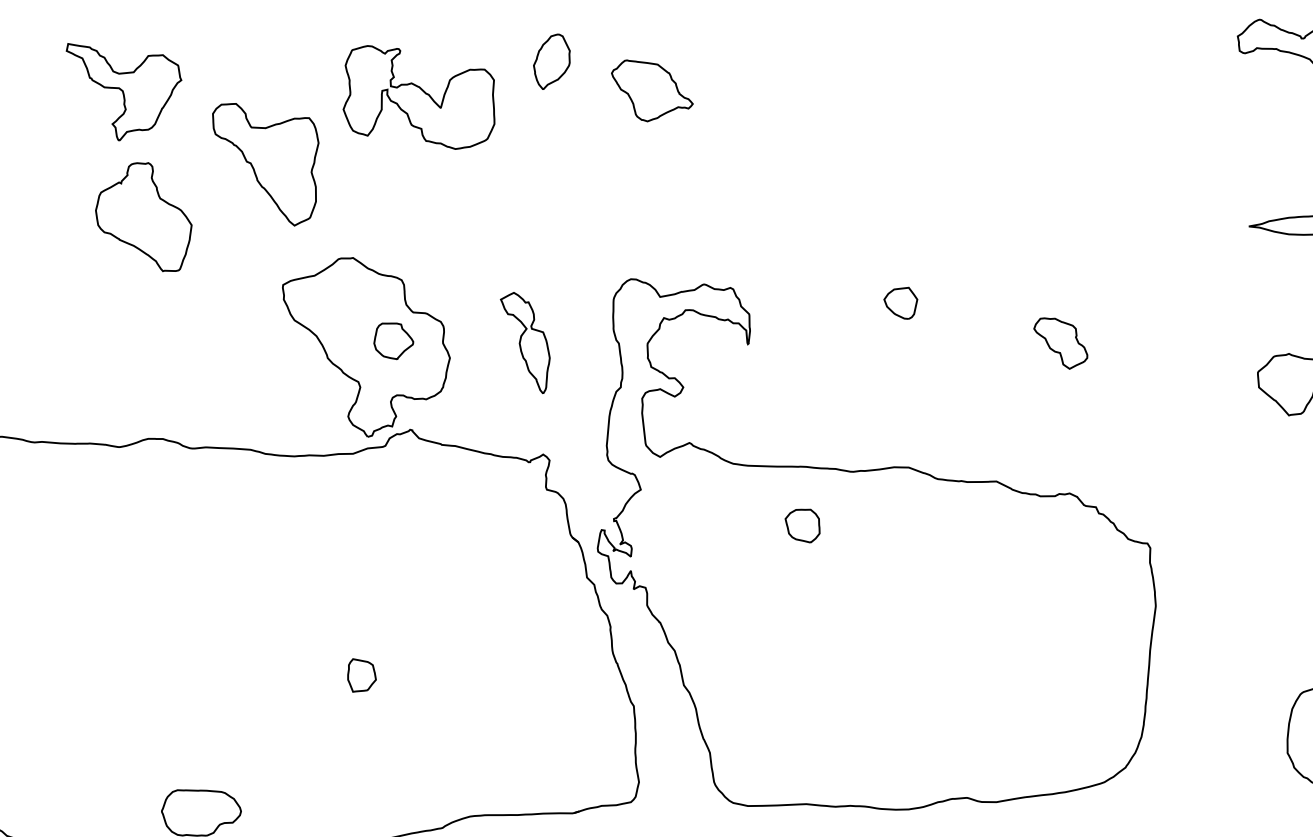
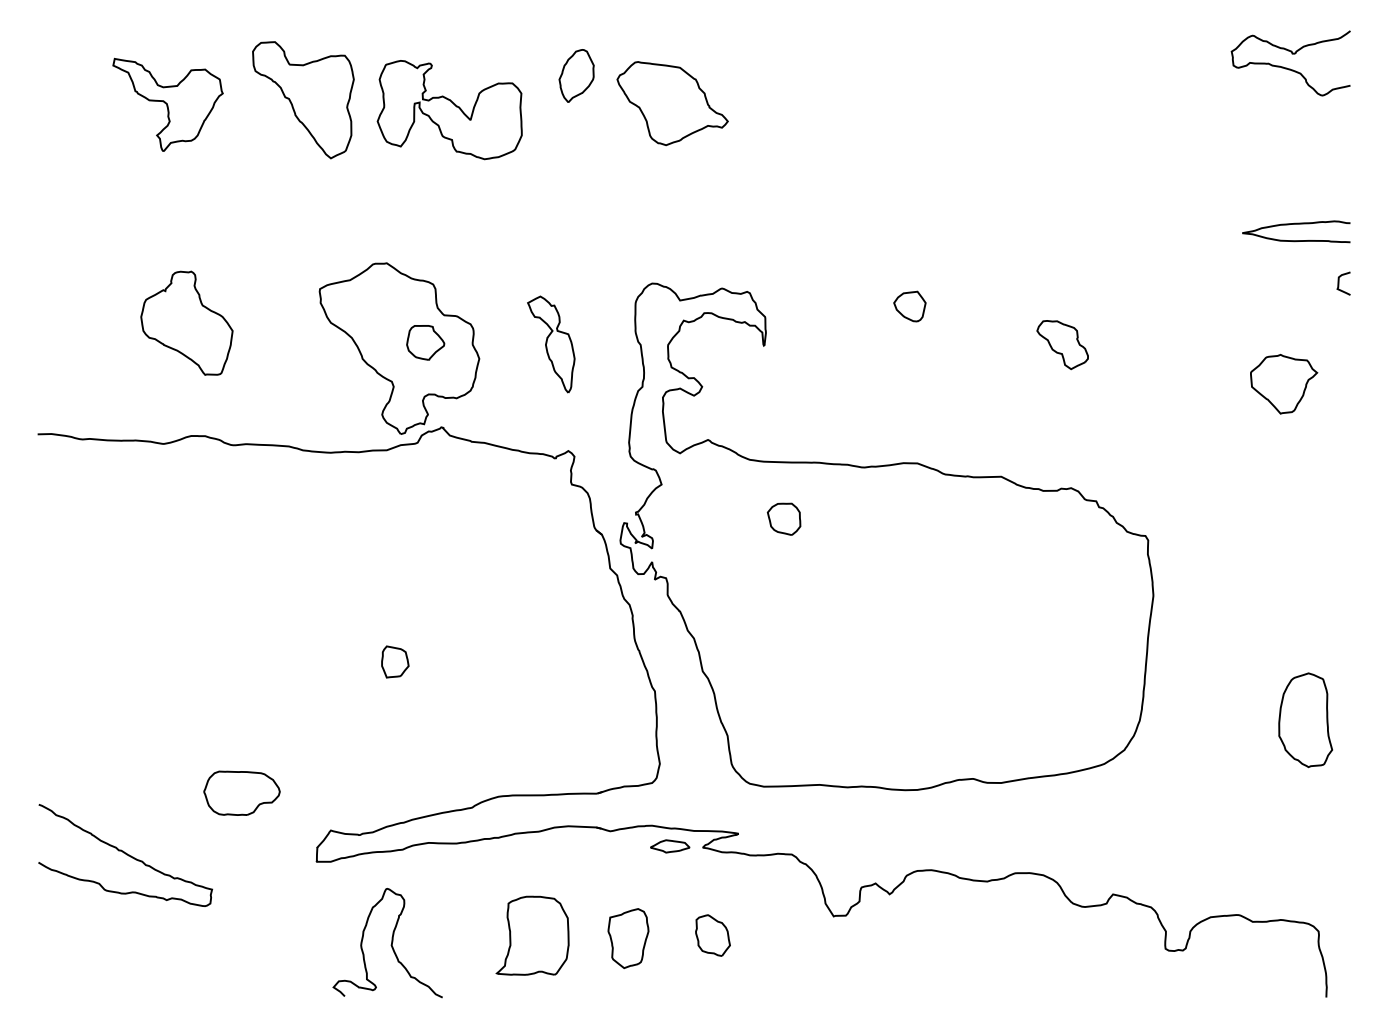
part: (652, 90) -> (672, 103), size x1.43
part: (265, 165) -> (303, 100), moved
part: (143, 216) -> (186, 322), moved
part: (801, 525) -> (783, 518), moved

